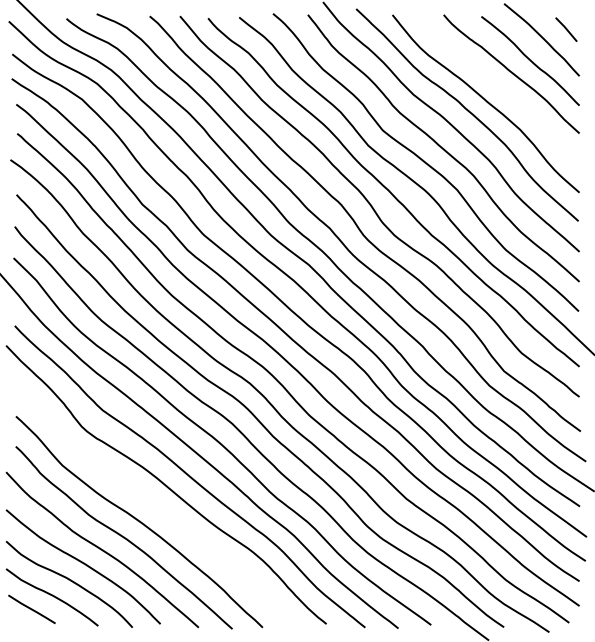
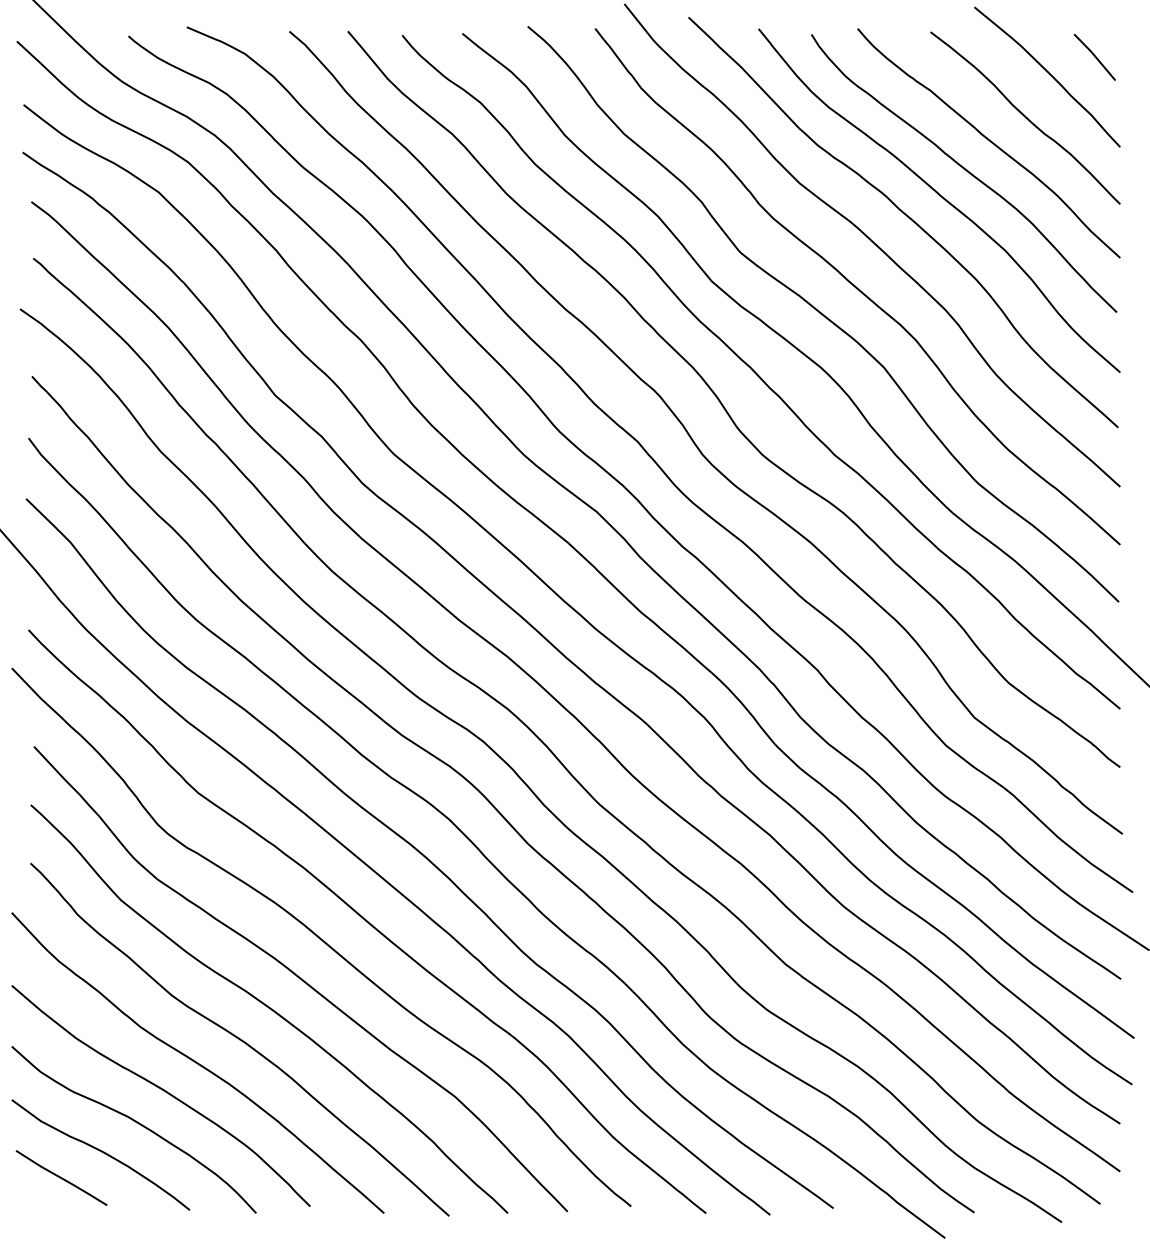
curve: (498, 88) -> (963, 171), added
curve: (155, 506) -> (300, 979), added

